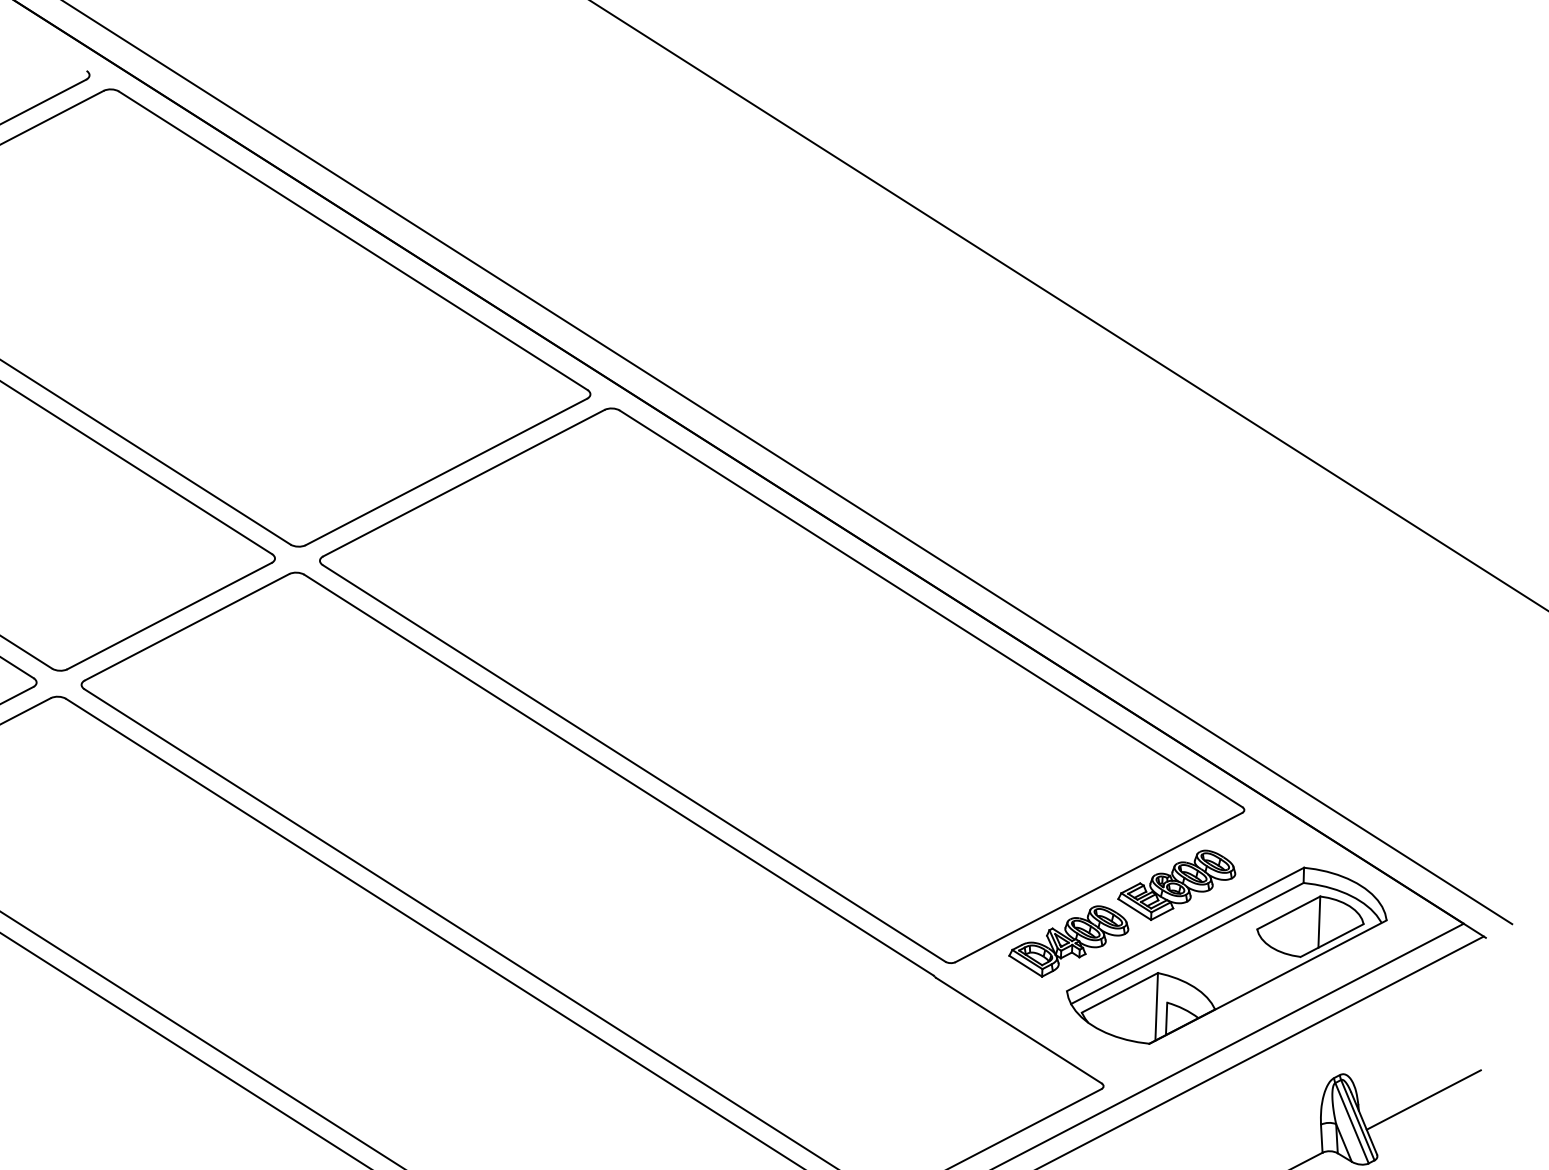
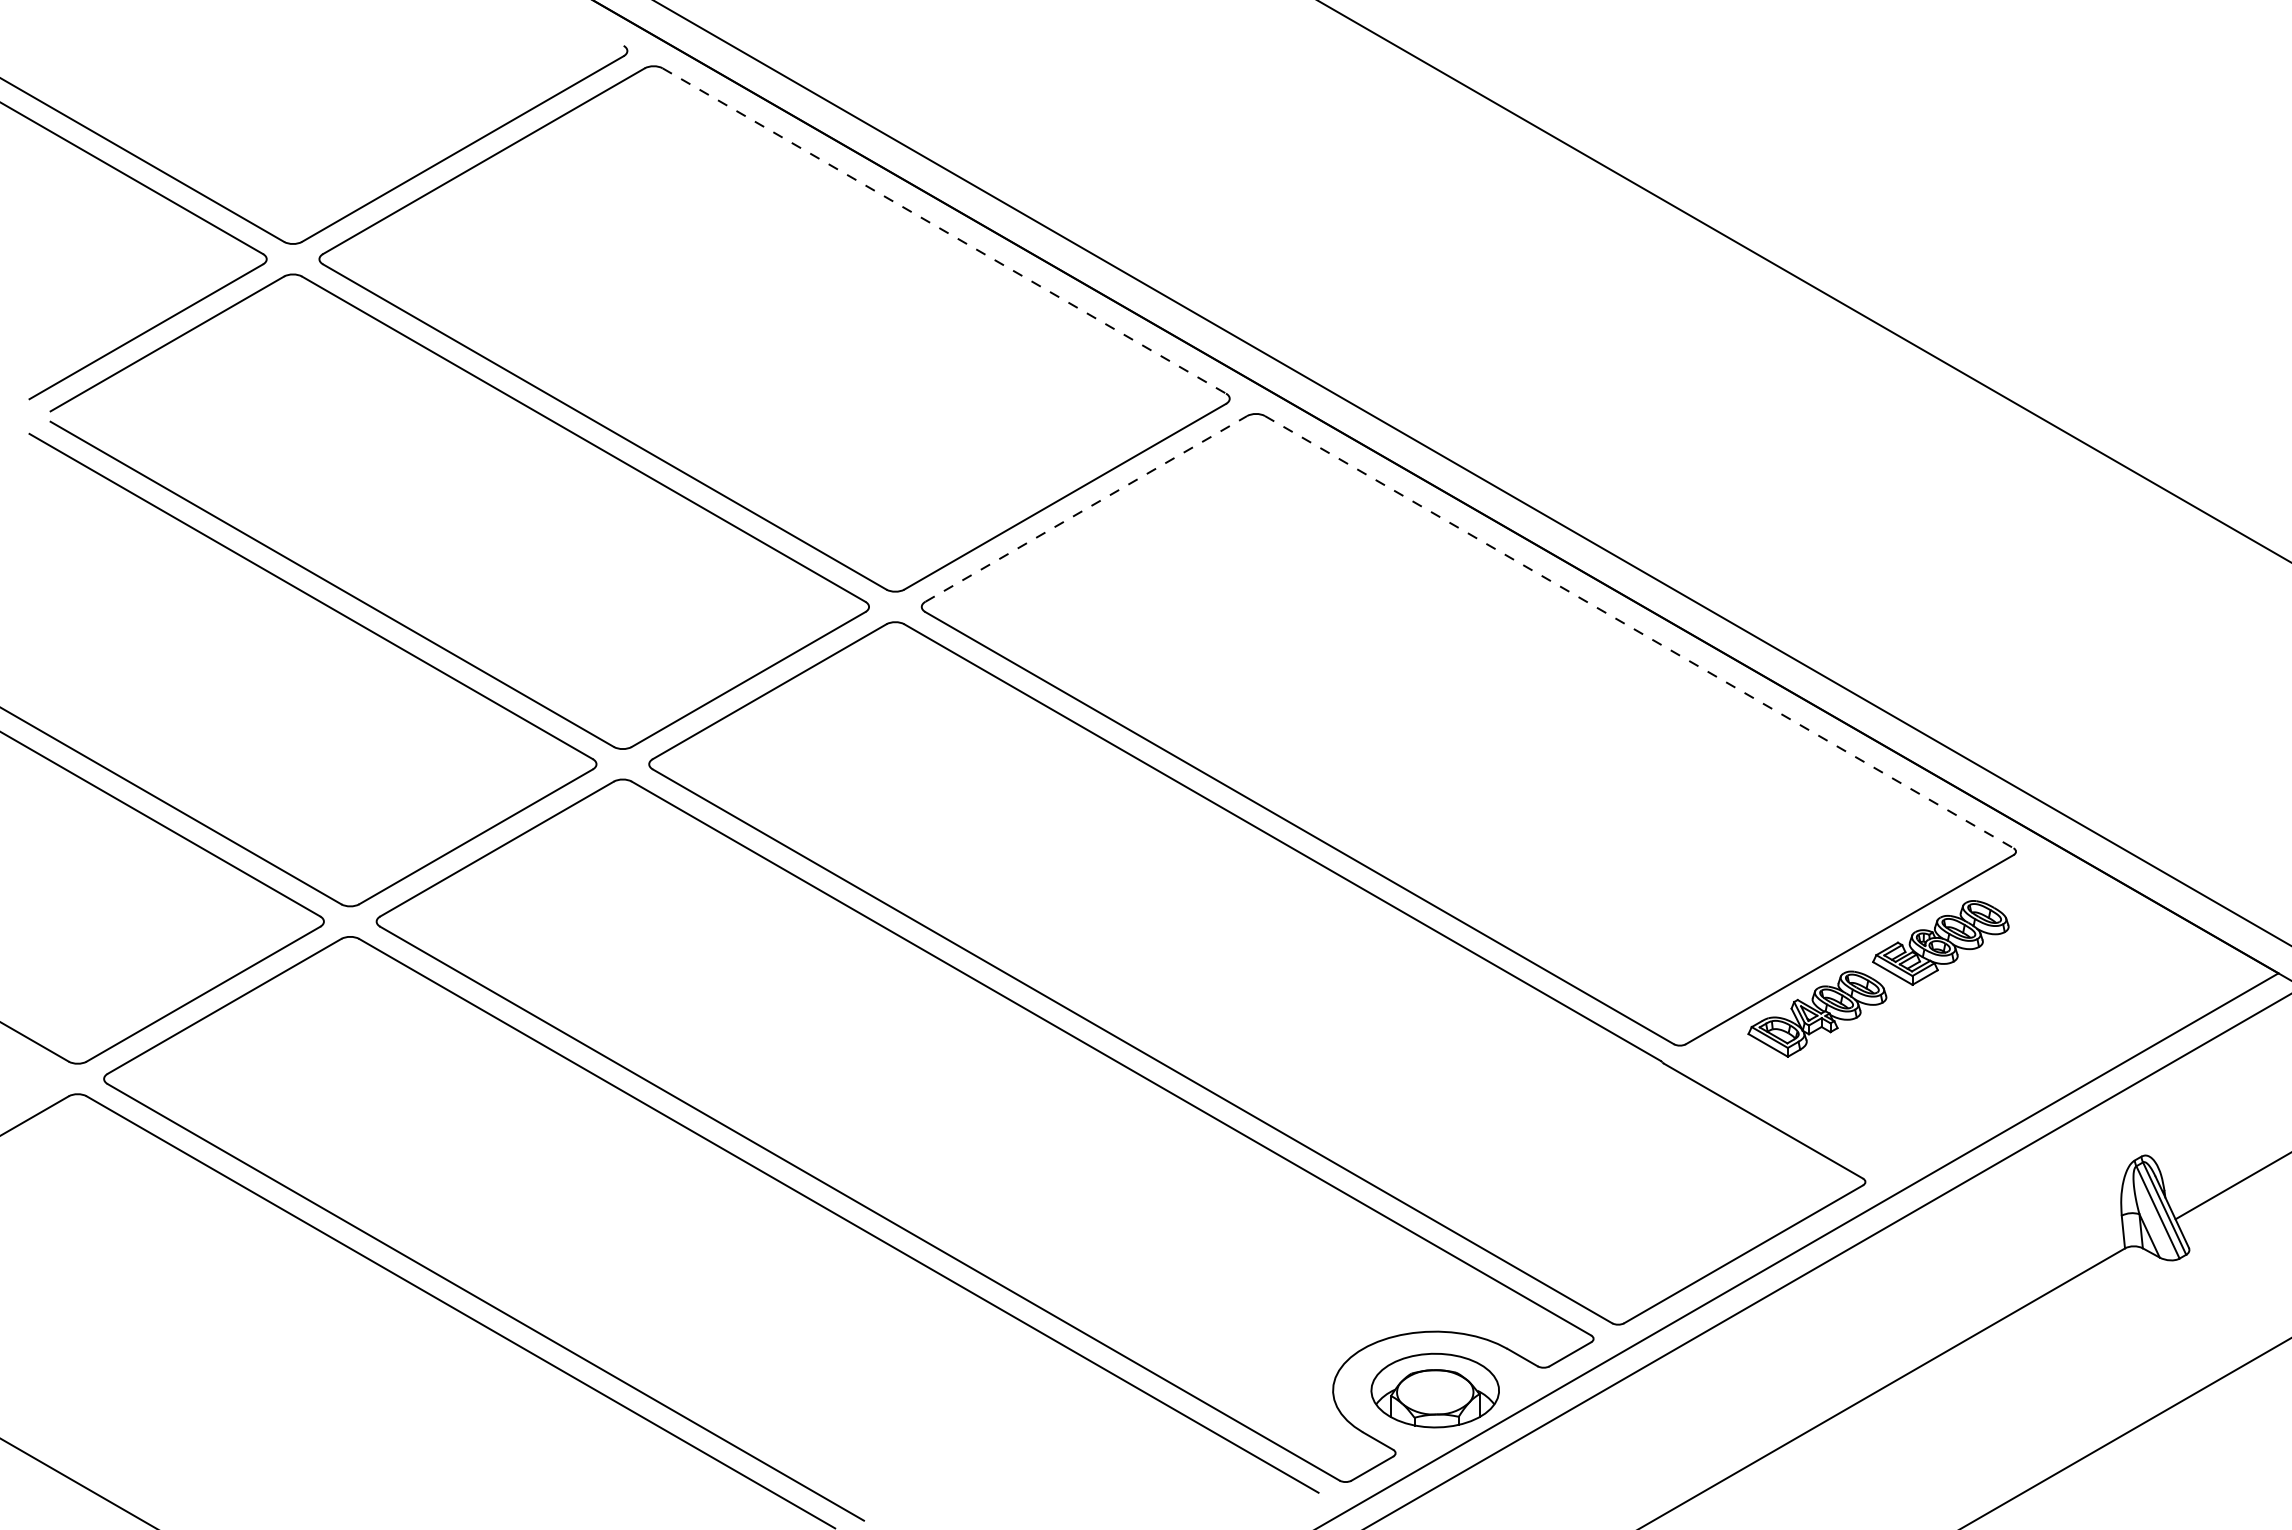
line: (353, 241) -> (944, 231), solid -> dashed
line: (464, 482) -> (1086, 508), solid -> dashed
line: (931, 609) -> (1639, 632), solid -> dashed
part: (1226, 955) -> (2002, 1022), removed

